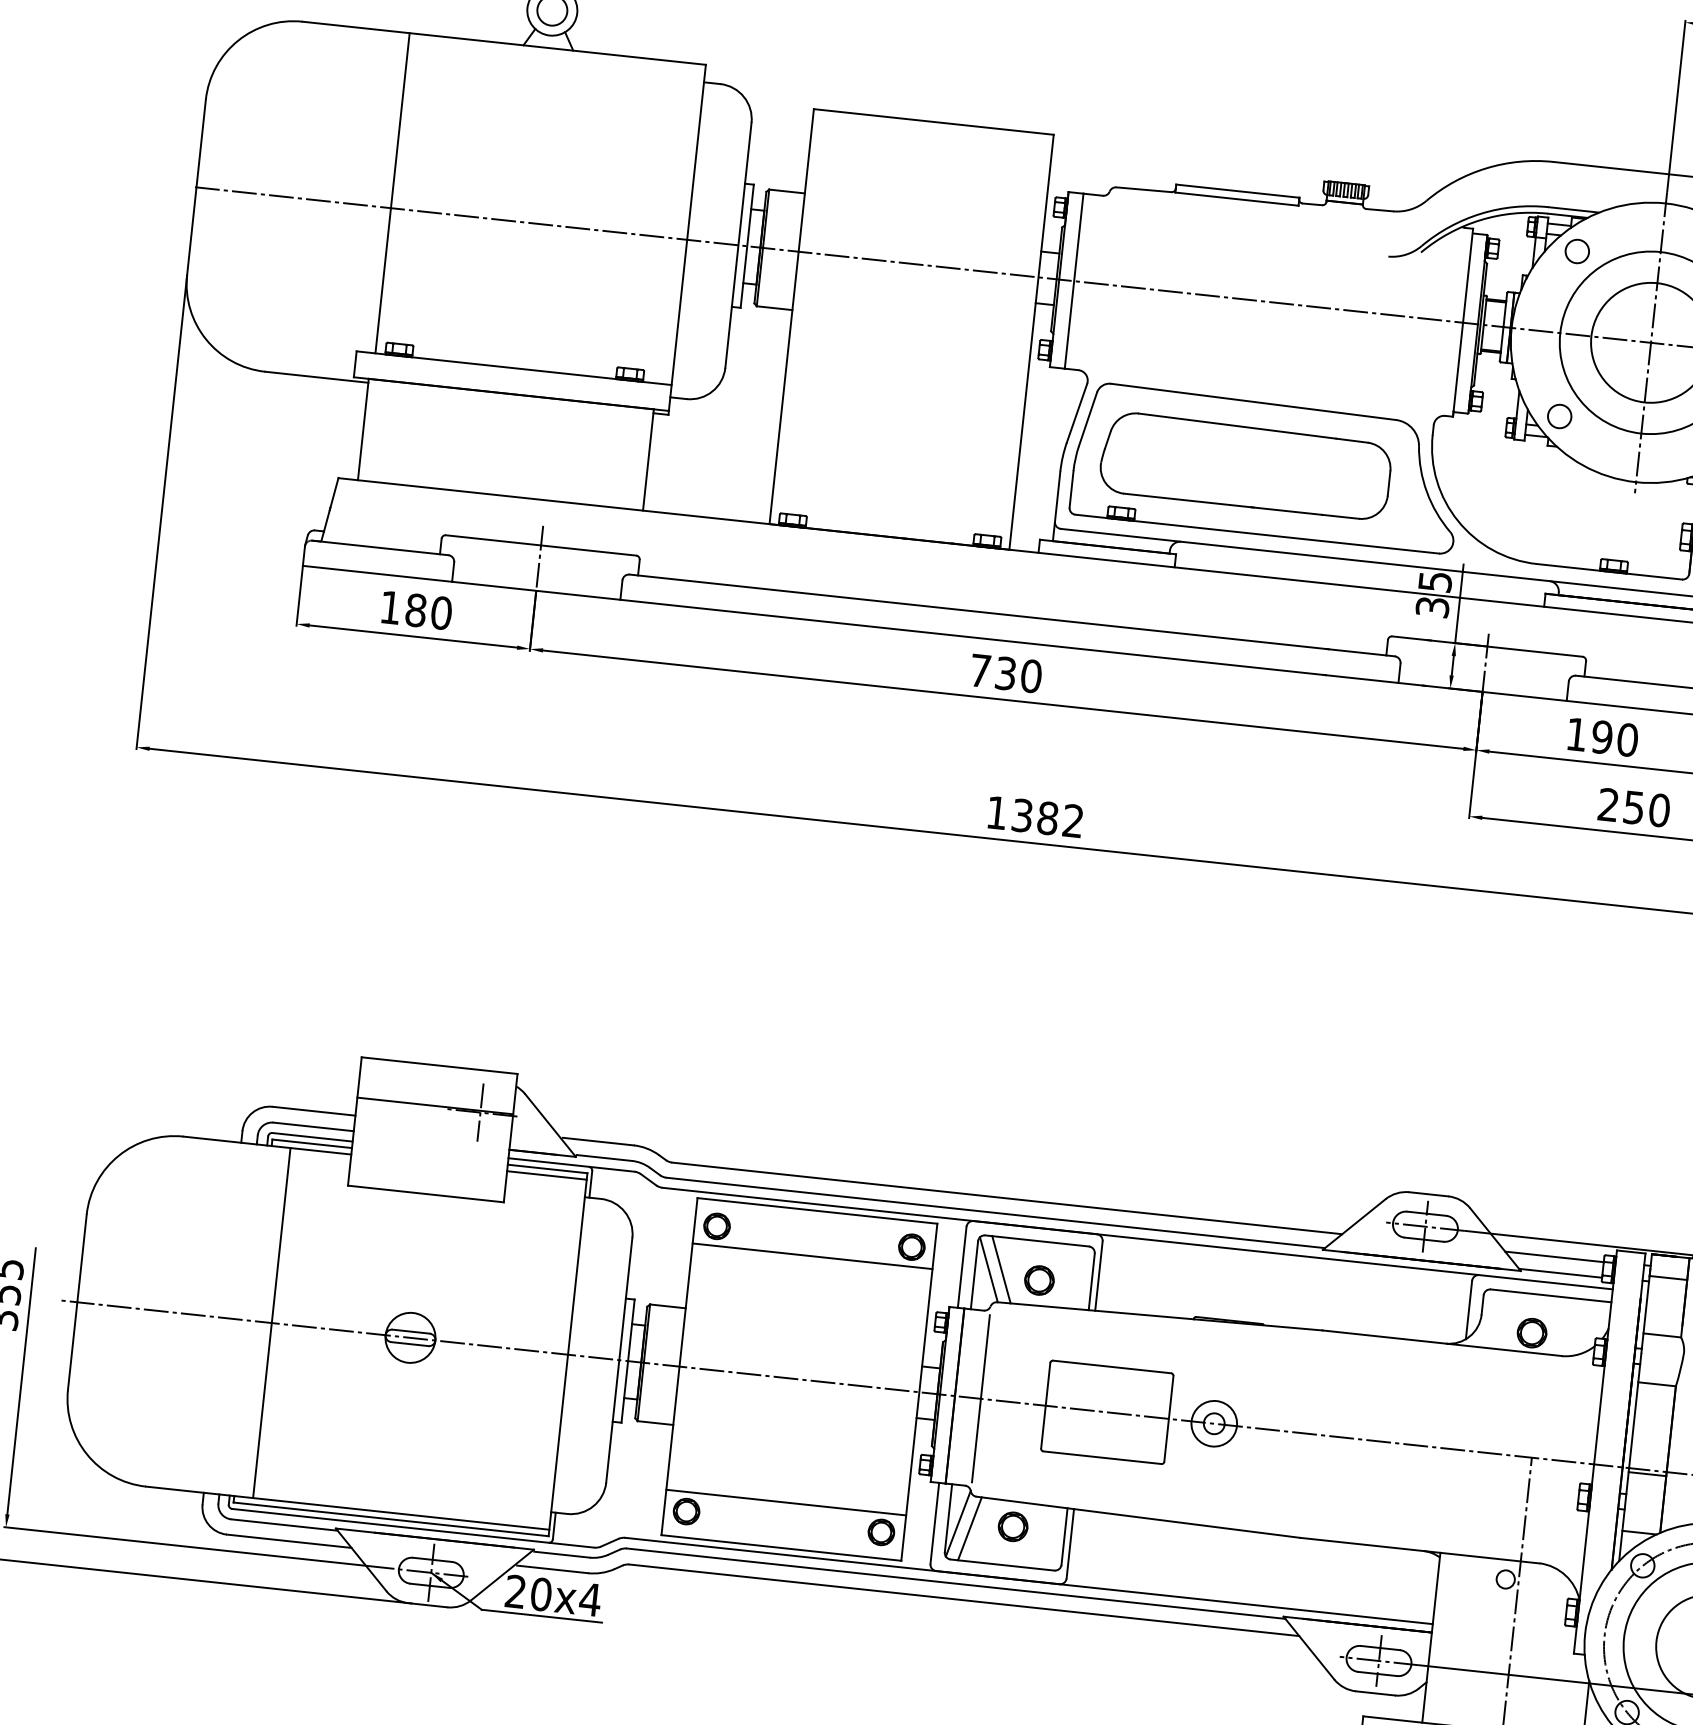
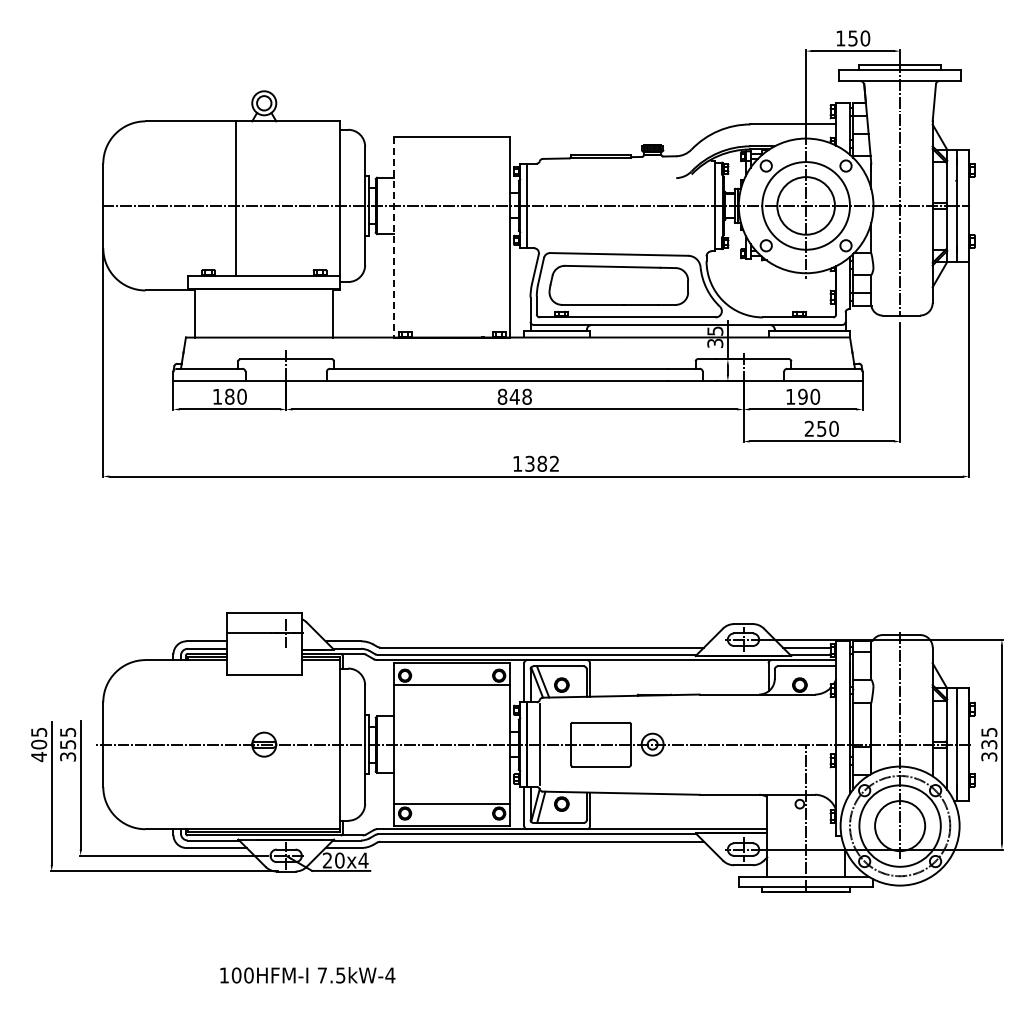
line: (393, 192) -> (236, 198), moved
line: (792, 317) -> (394, 237), solid -> dashed
text: (1005, 672) -> (514, 396), 730 -> 848
line: (272, 1322) -> (197, 744), removed

